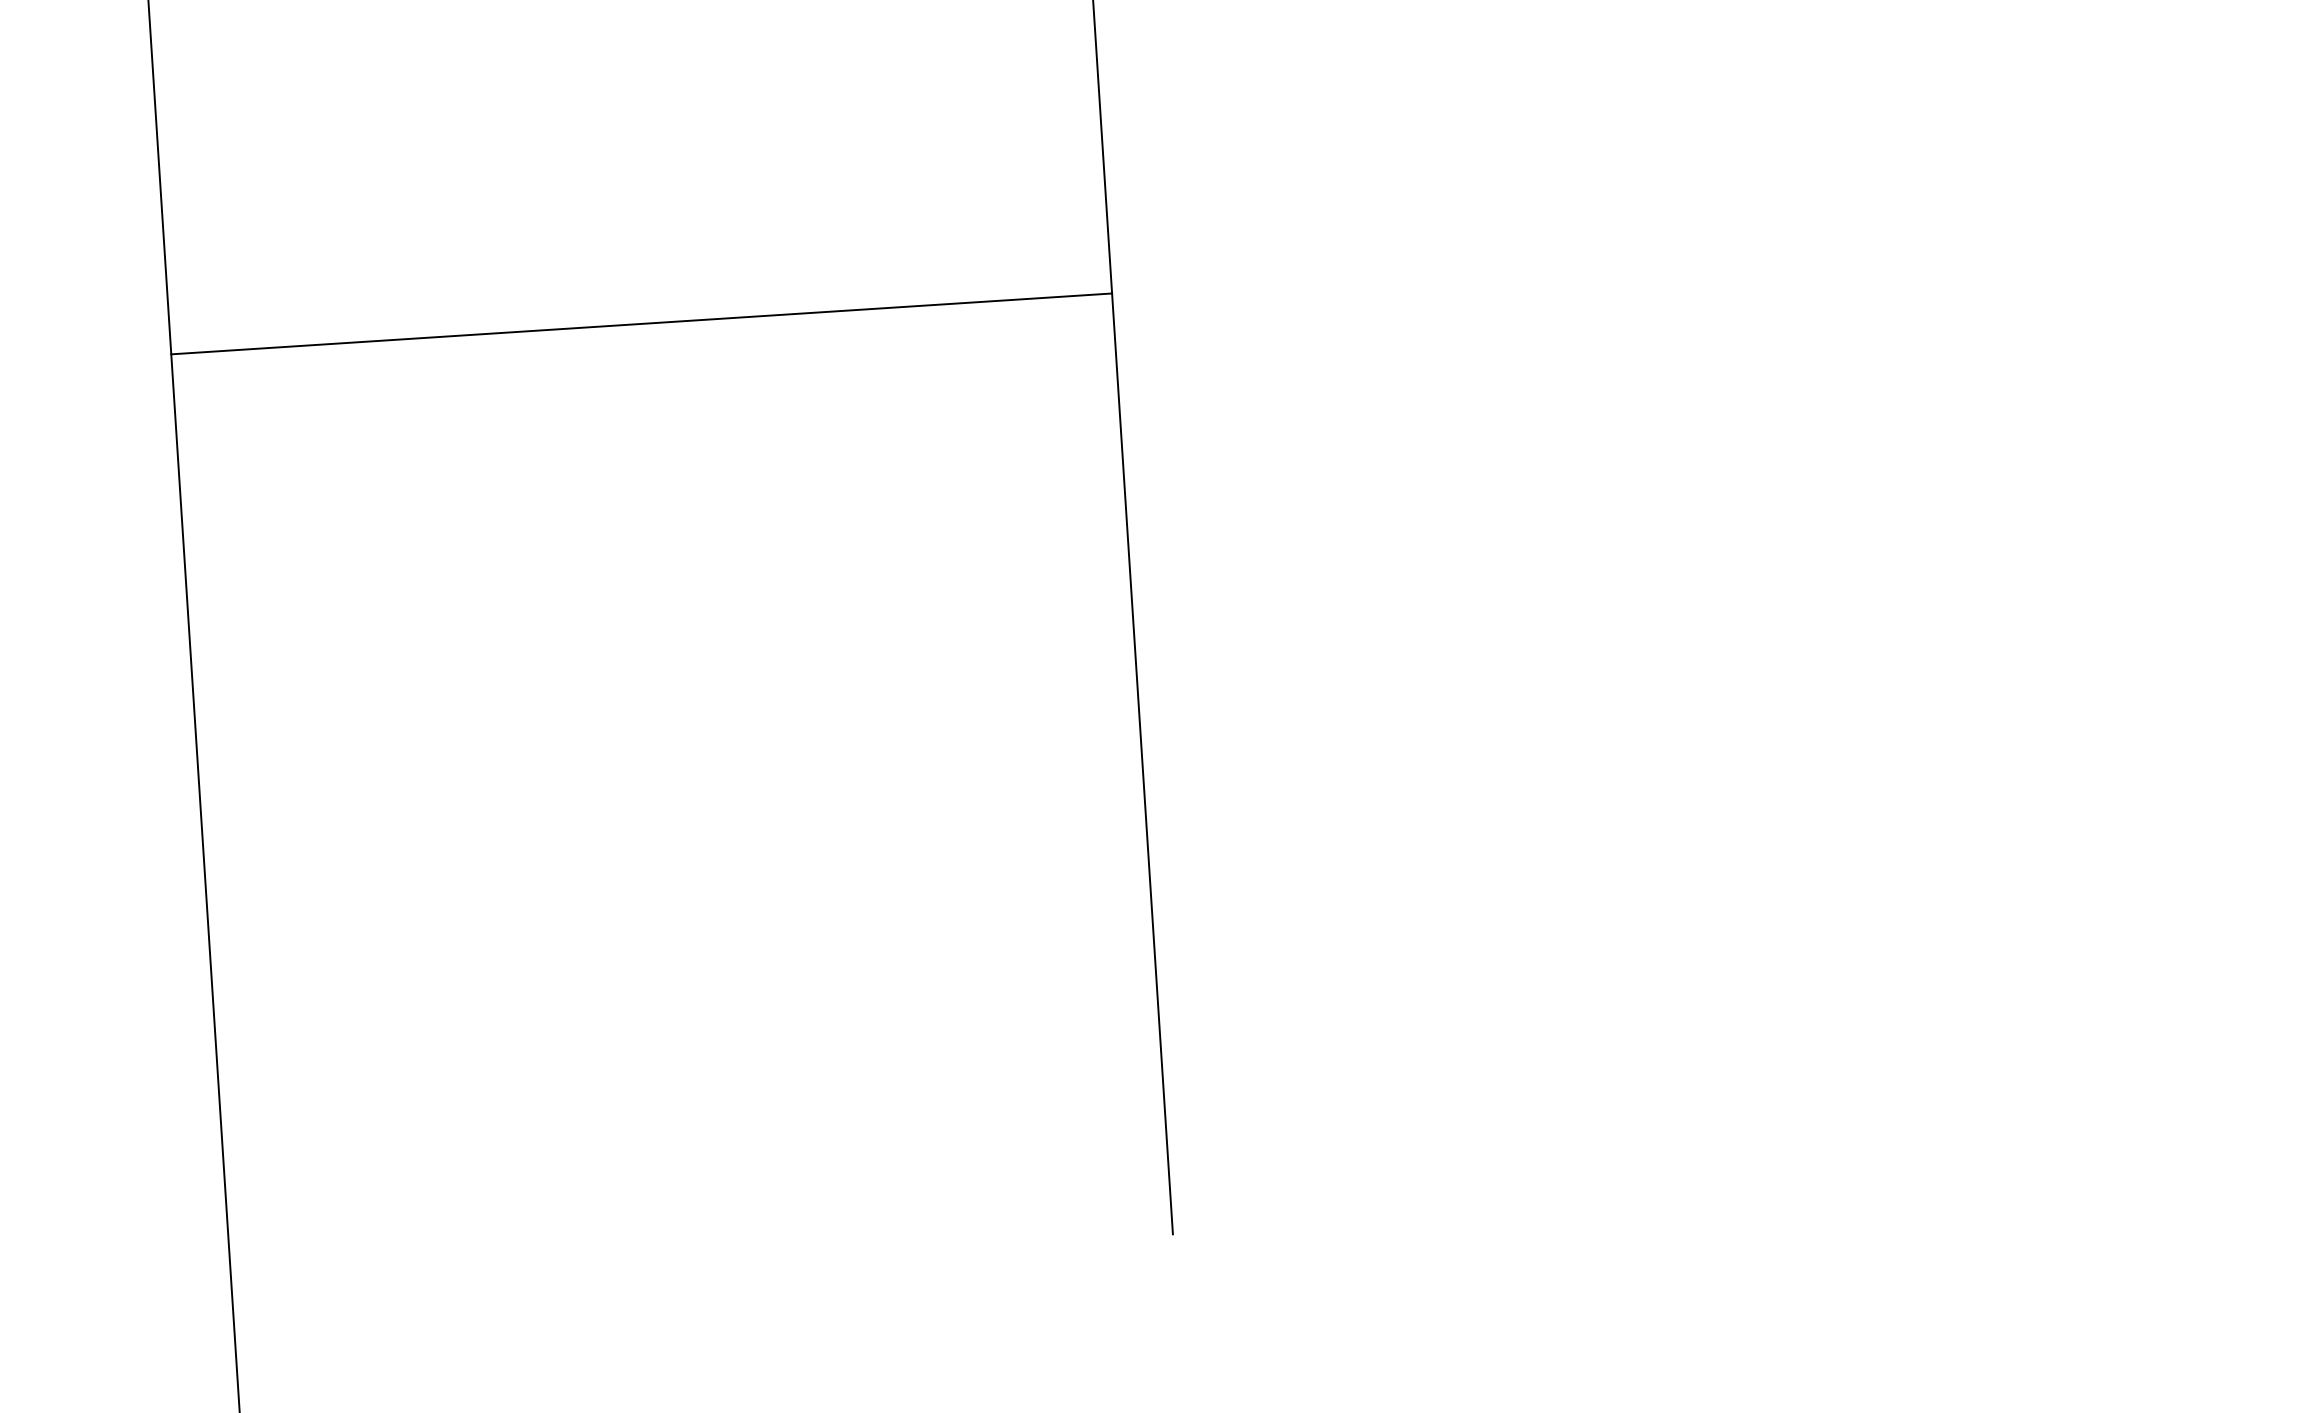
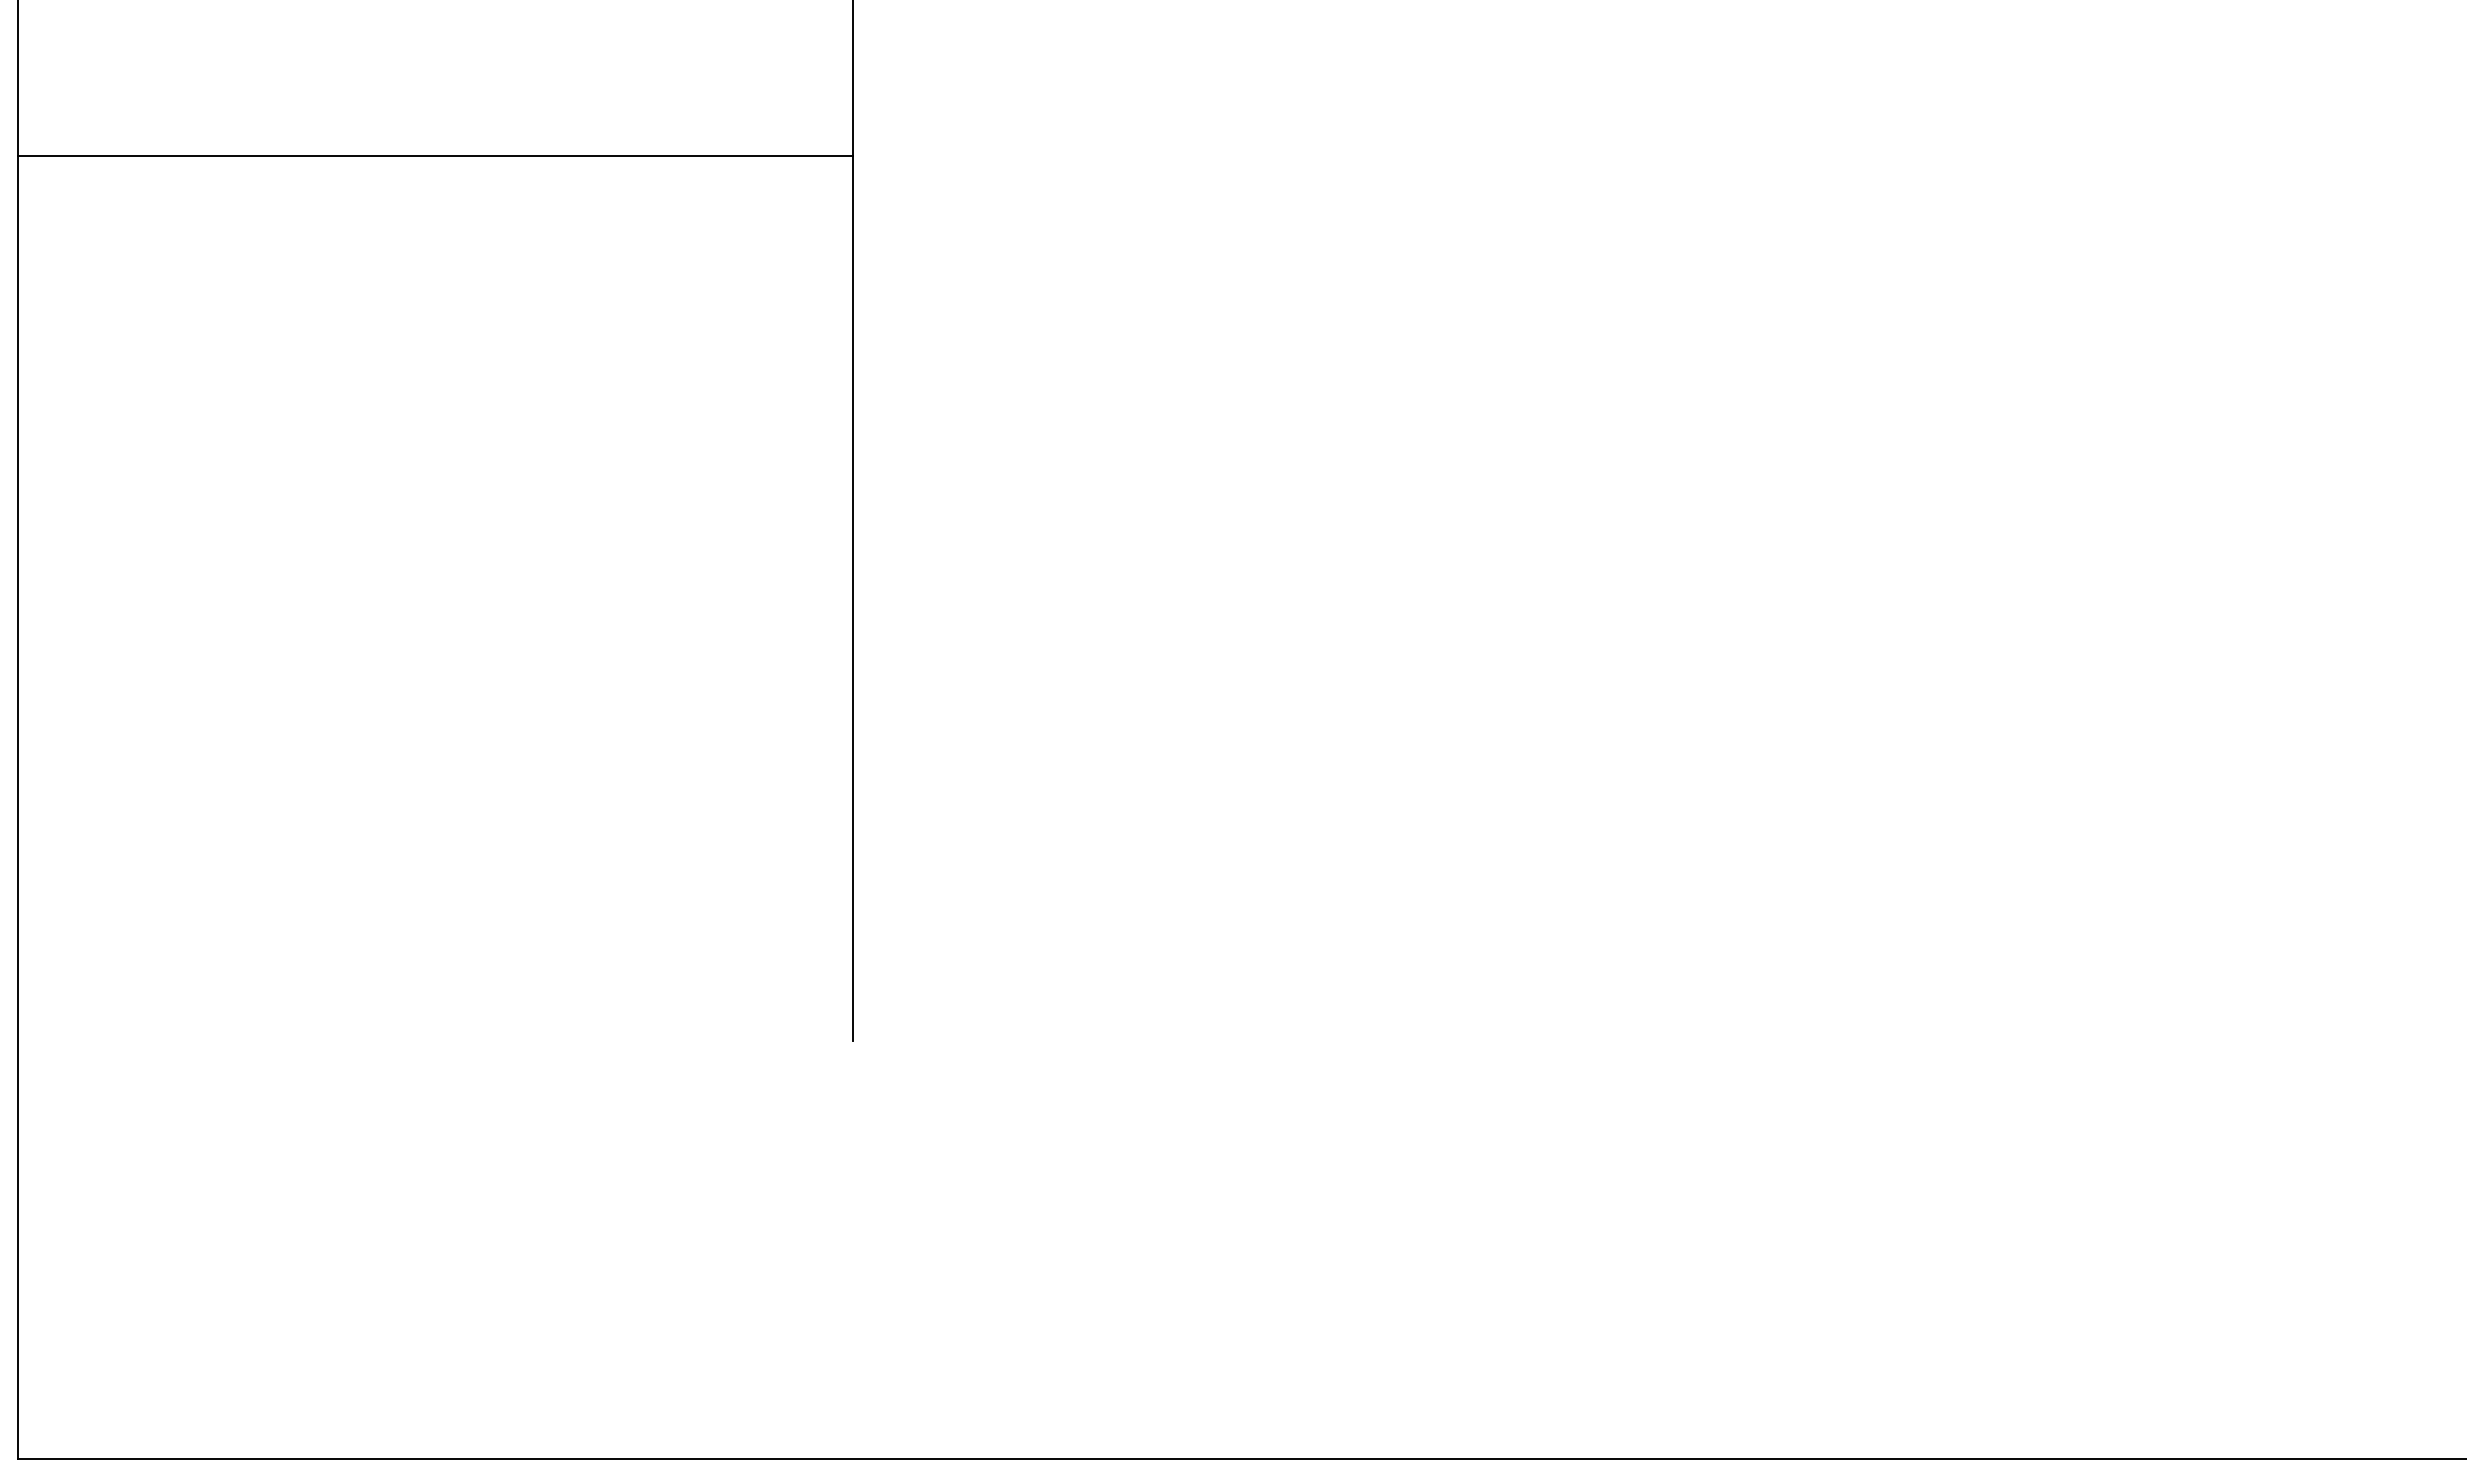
line: (641, 324) -> (435, 156), moved

